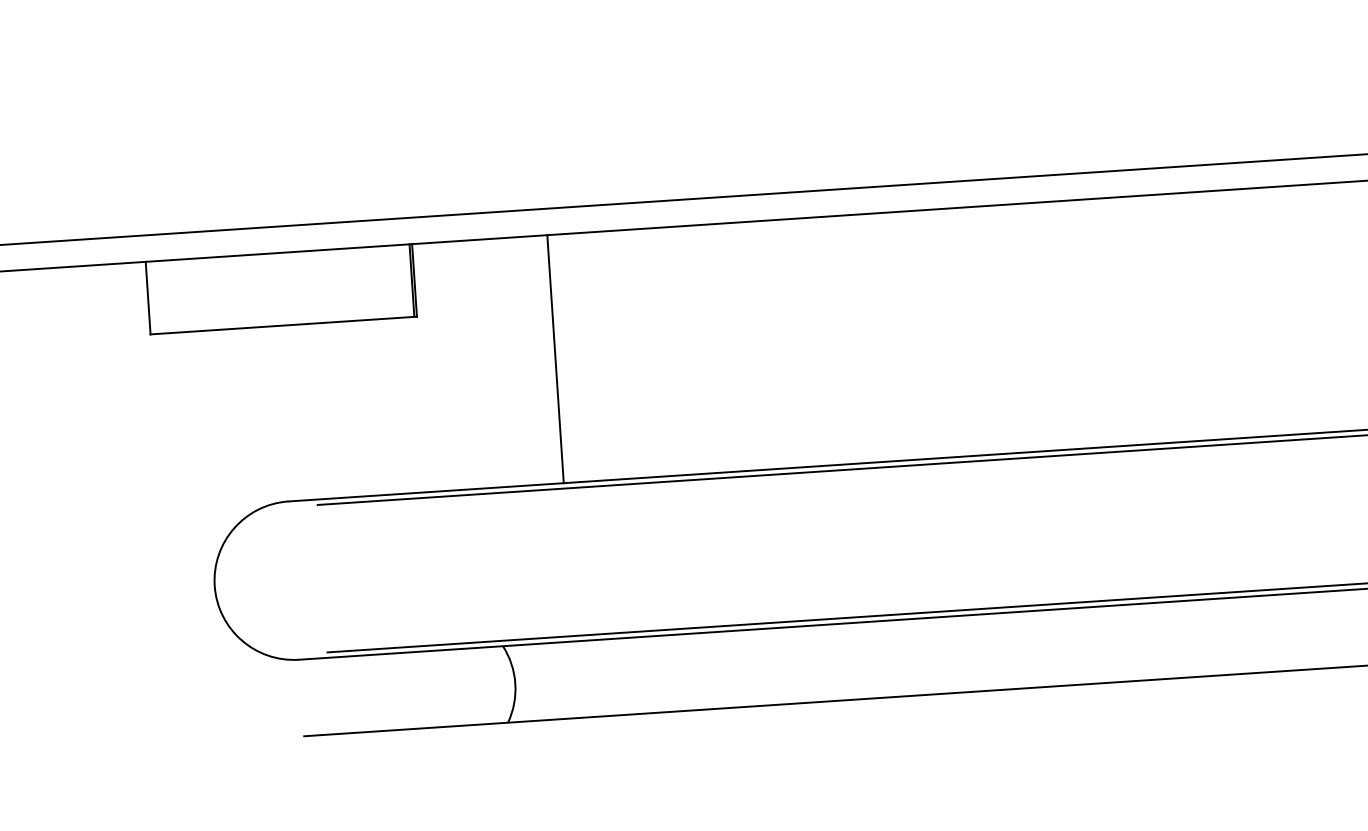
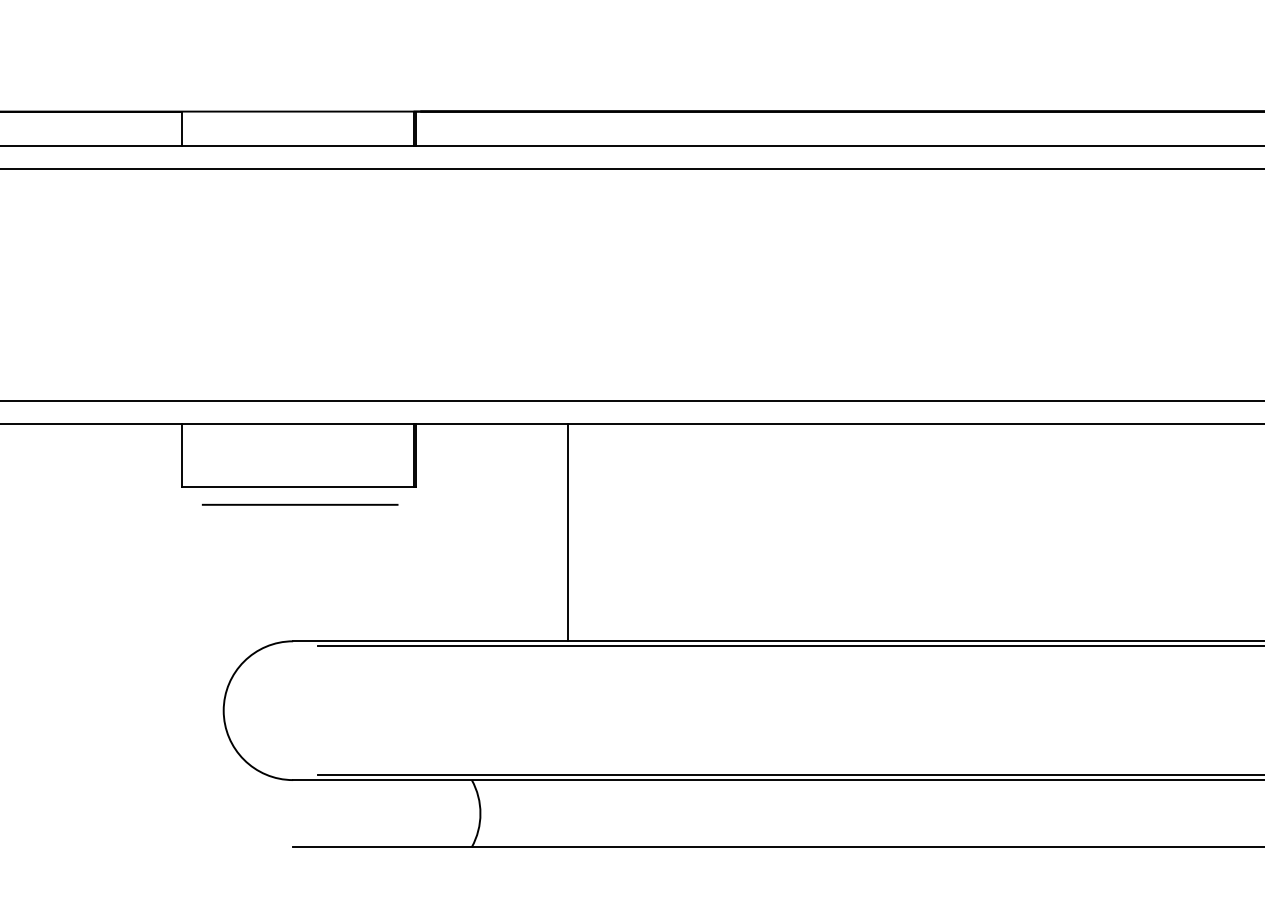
line: (286, 344) -> (300, 504), added
line: (555, 359) -> (568, 532), moved

